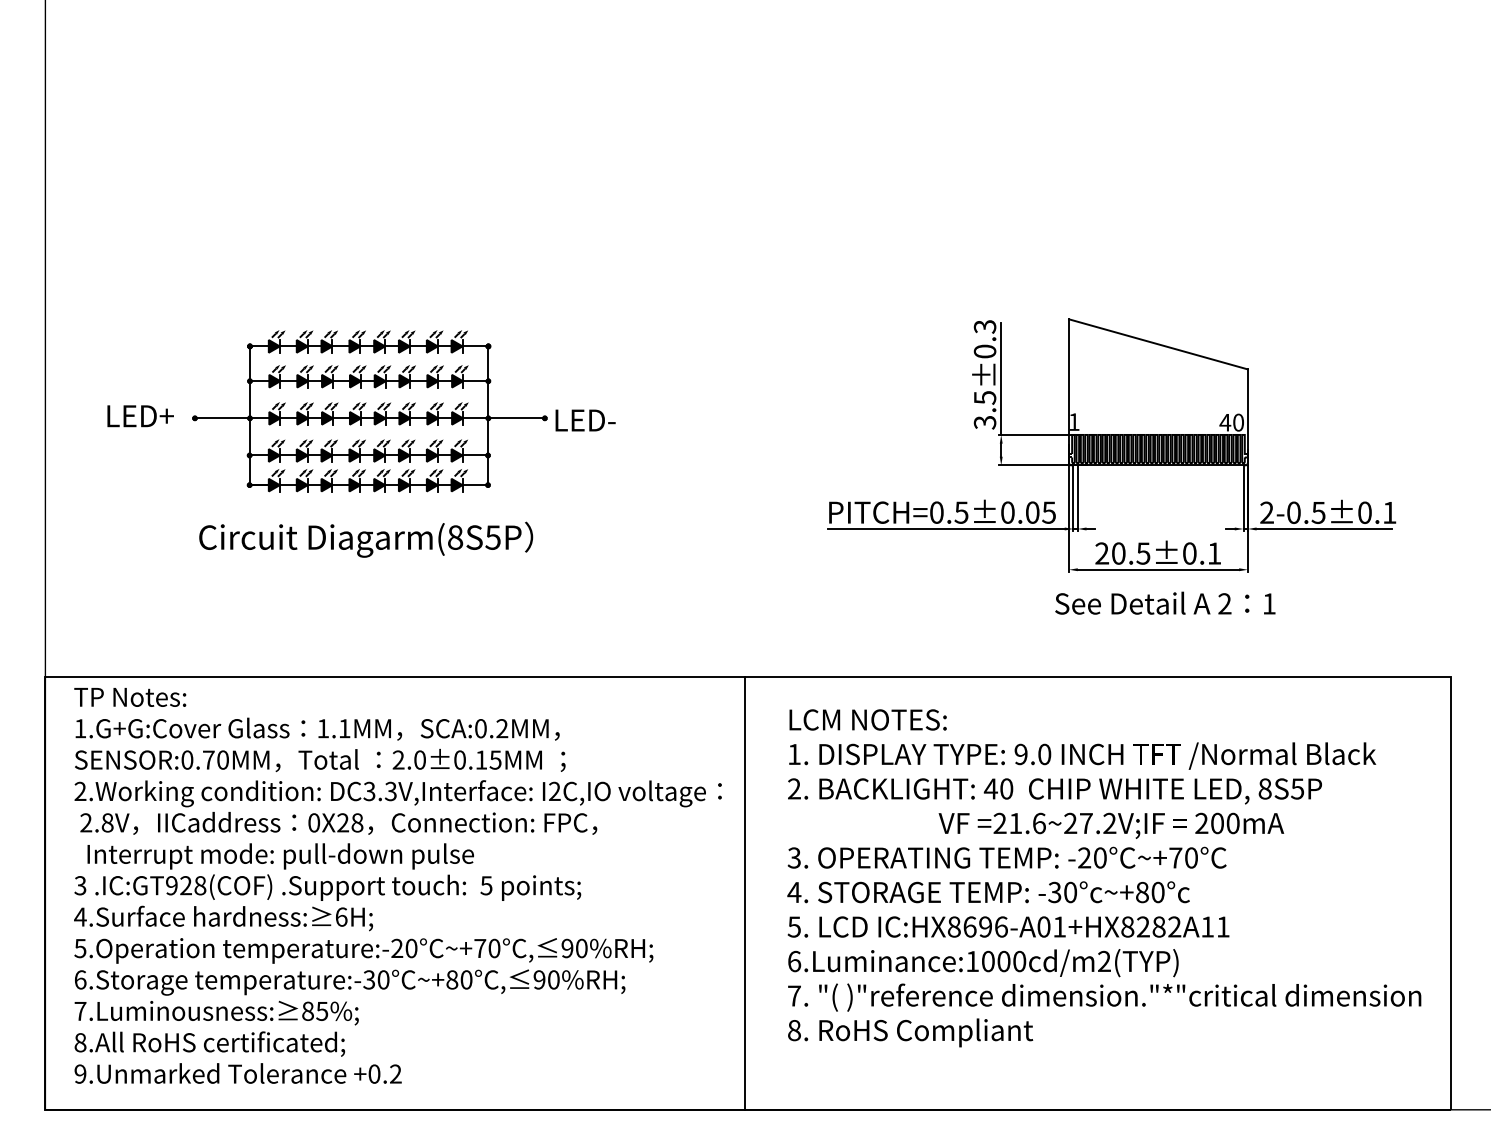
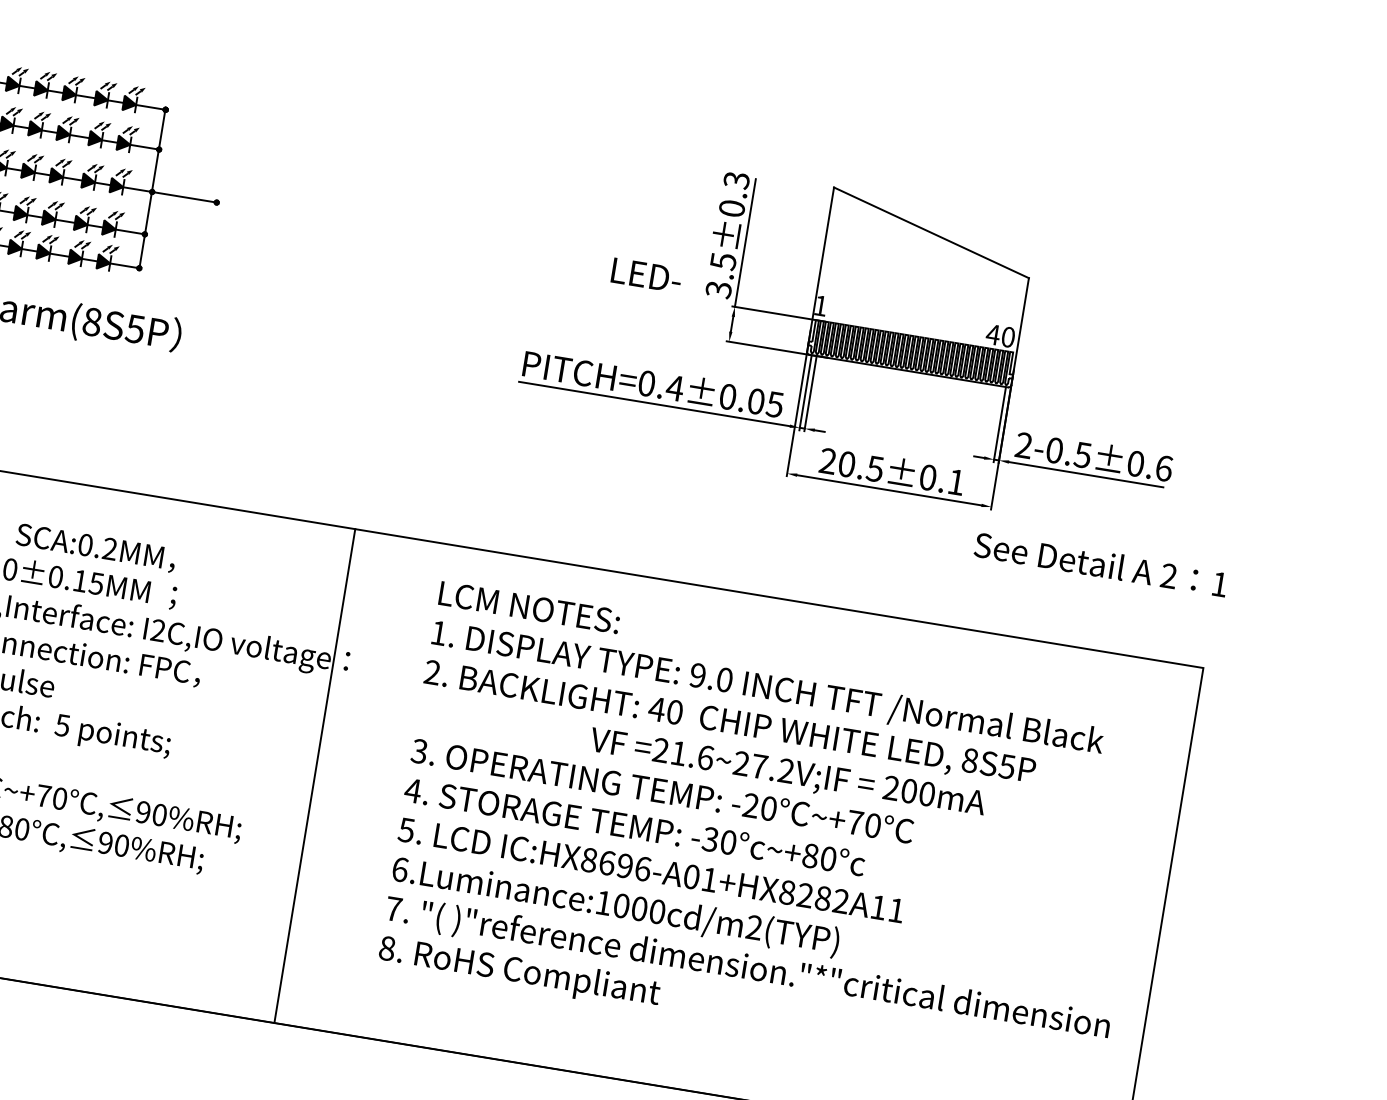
text: (585, 420) -> (646, 275), moved
text: (961, 512) -> (675, 388), PITCH=0.5±0.05 -> PITCH=0.4±0.05
text: (1389, 512) -> (1163, 468), 2-0.5±0.1 -> 2-0.5±0.6
text: (1165, 602) -> (1101, 563), moved
line: (744, 893) -> (314, 775), moved

